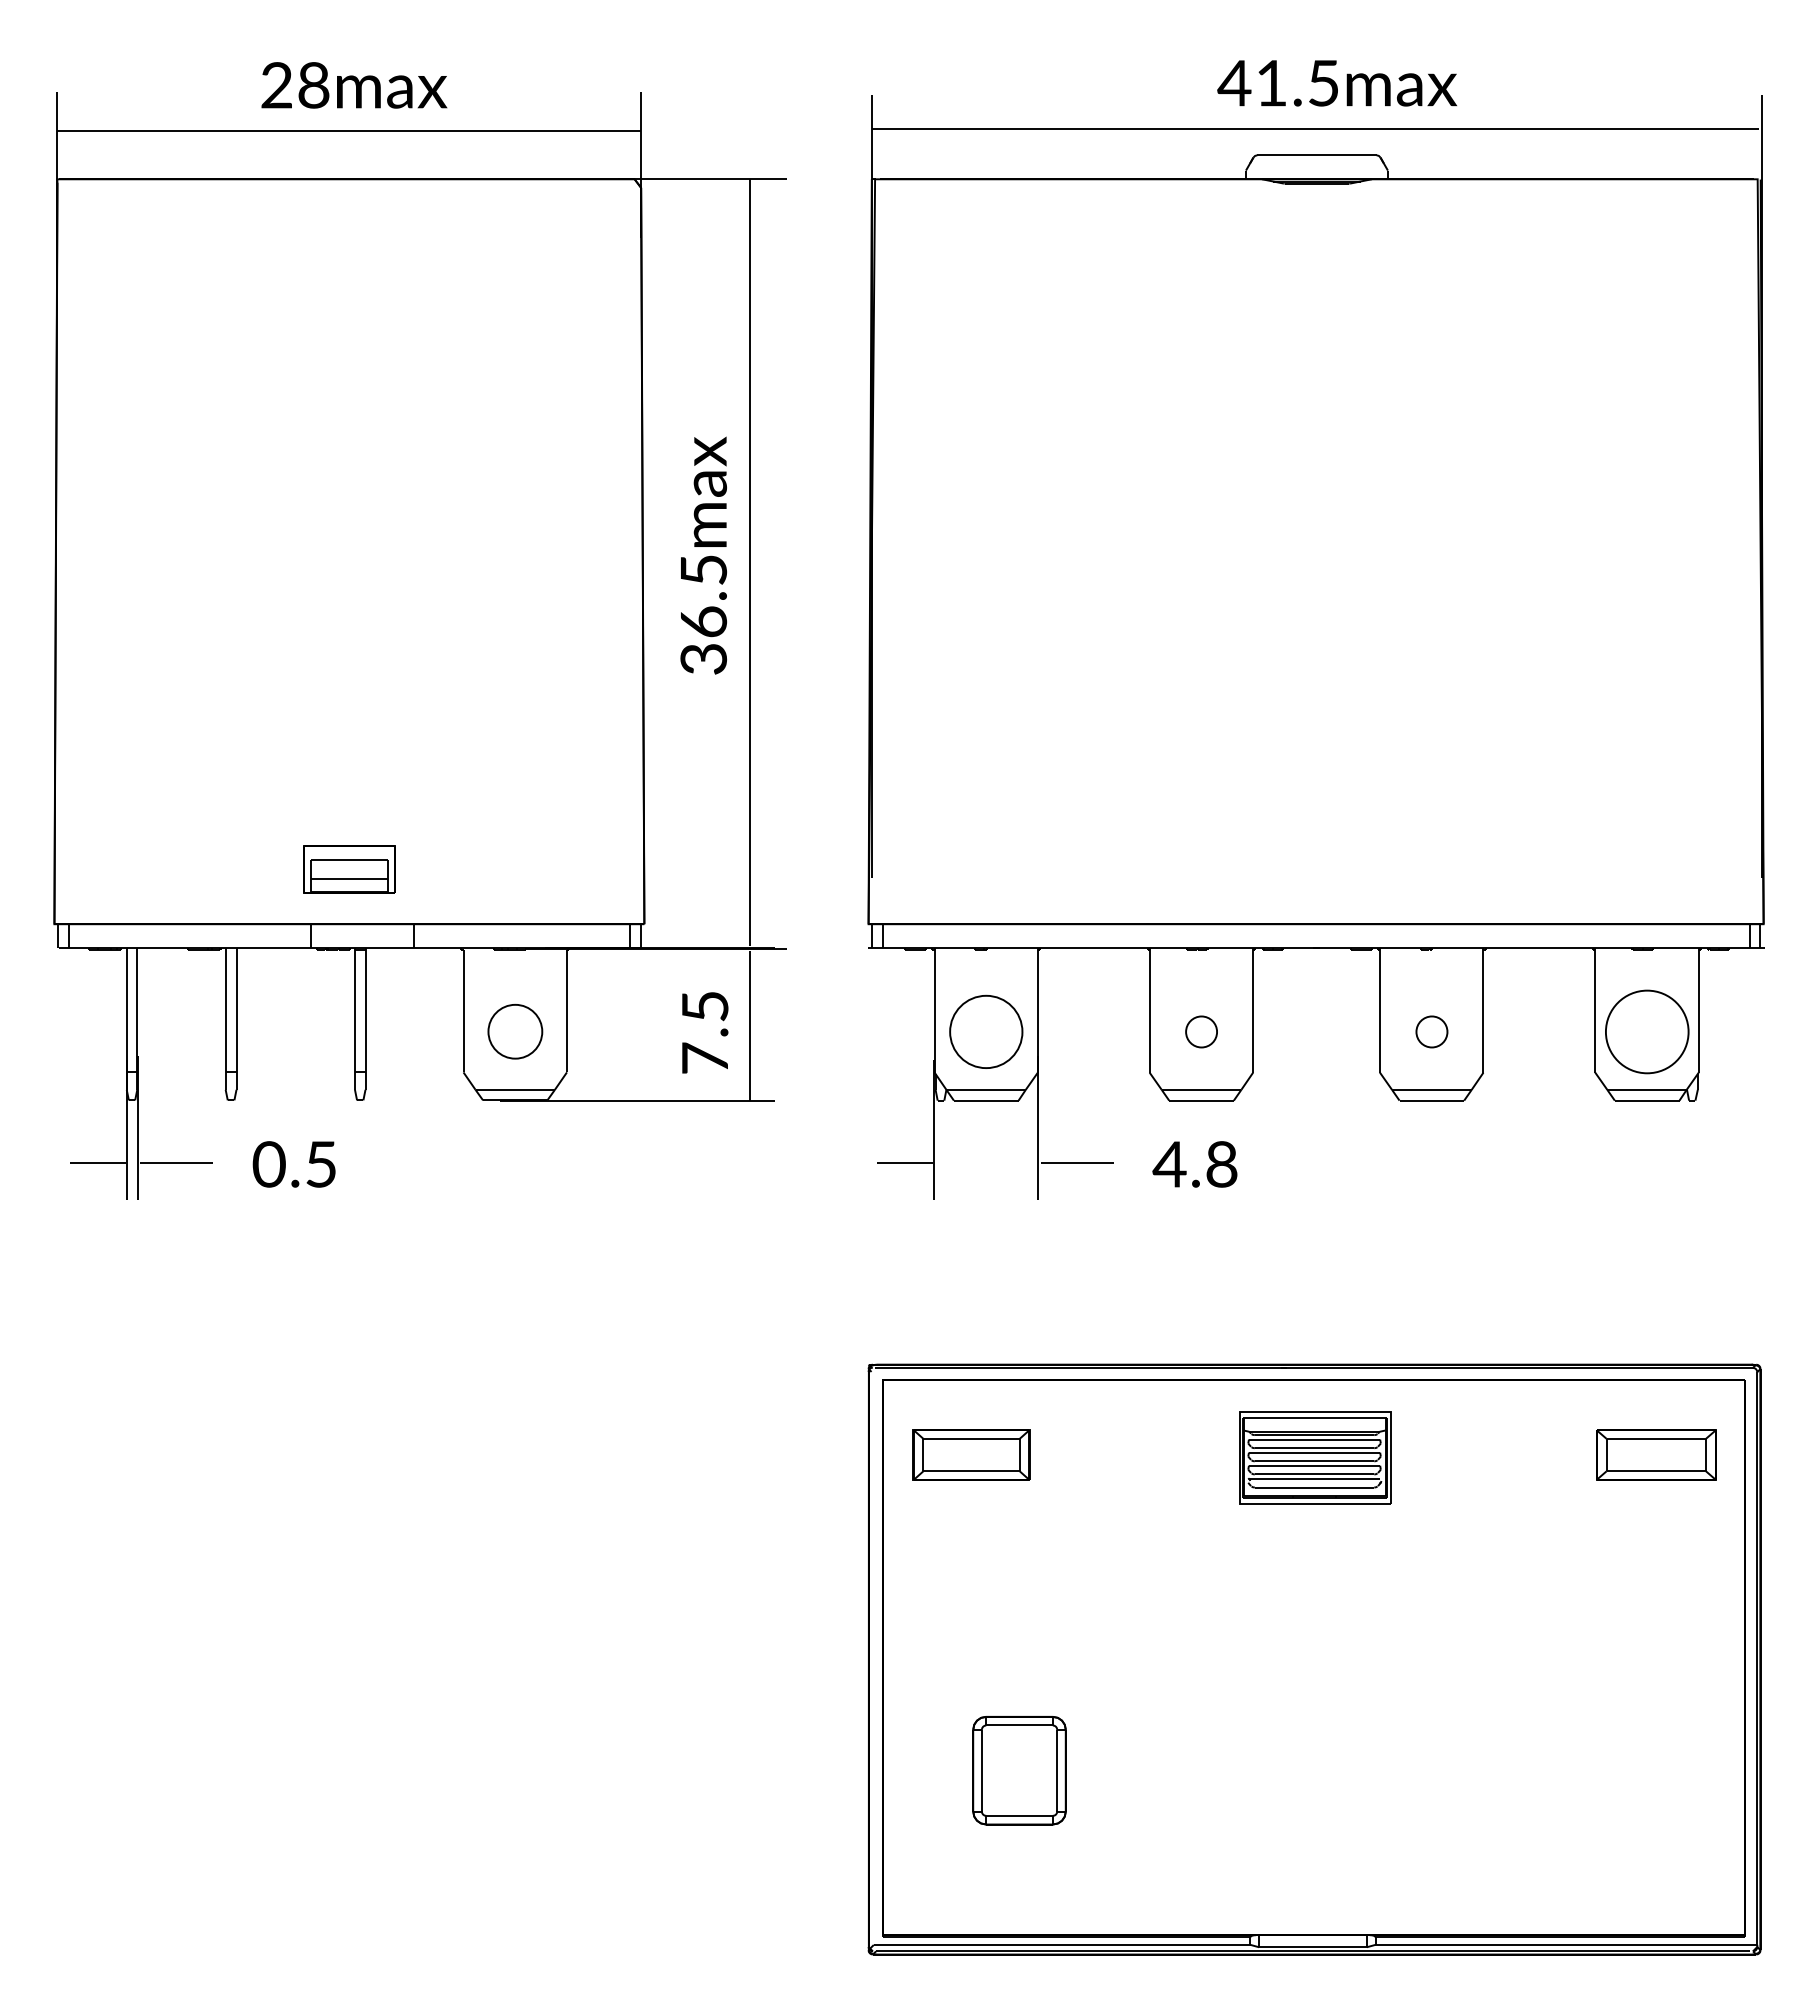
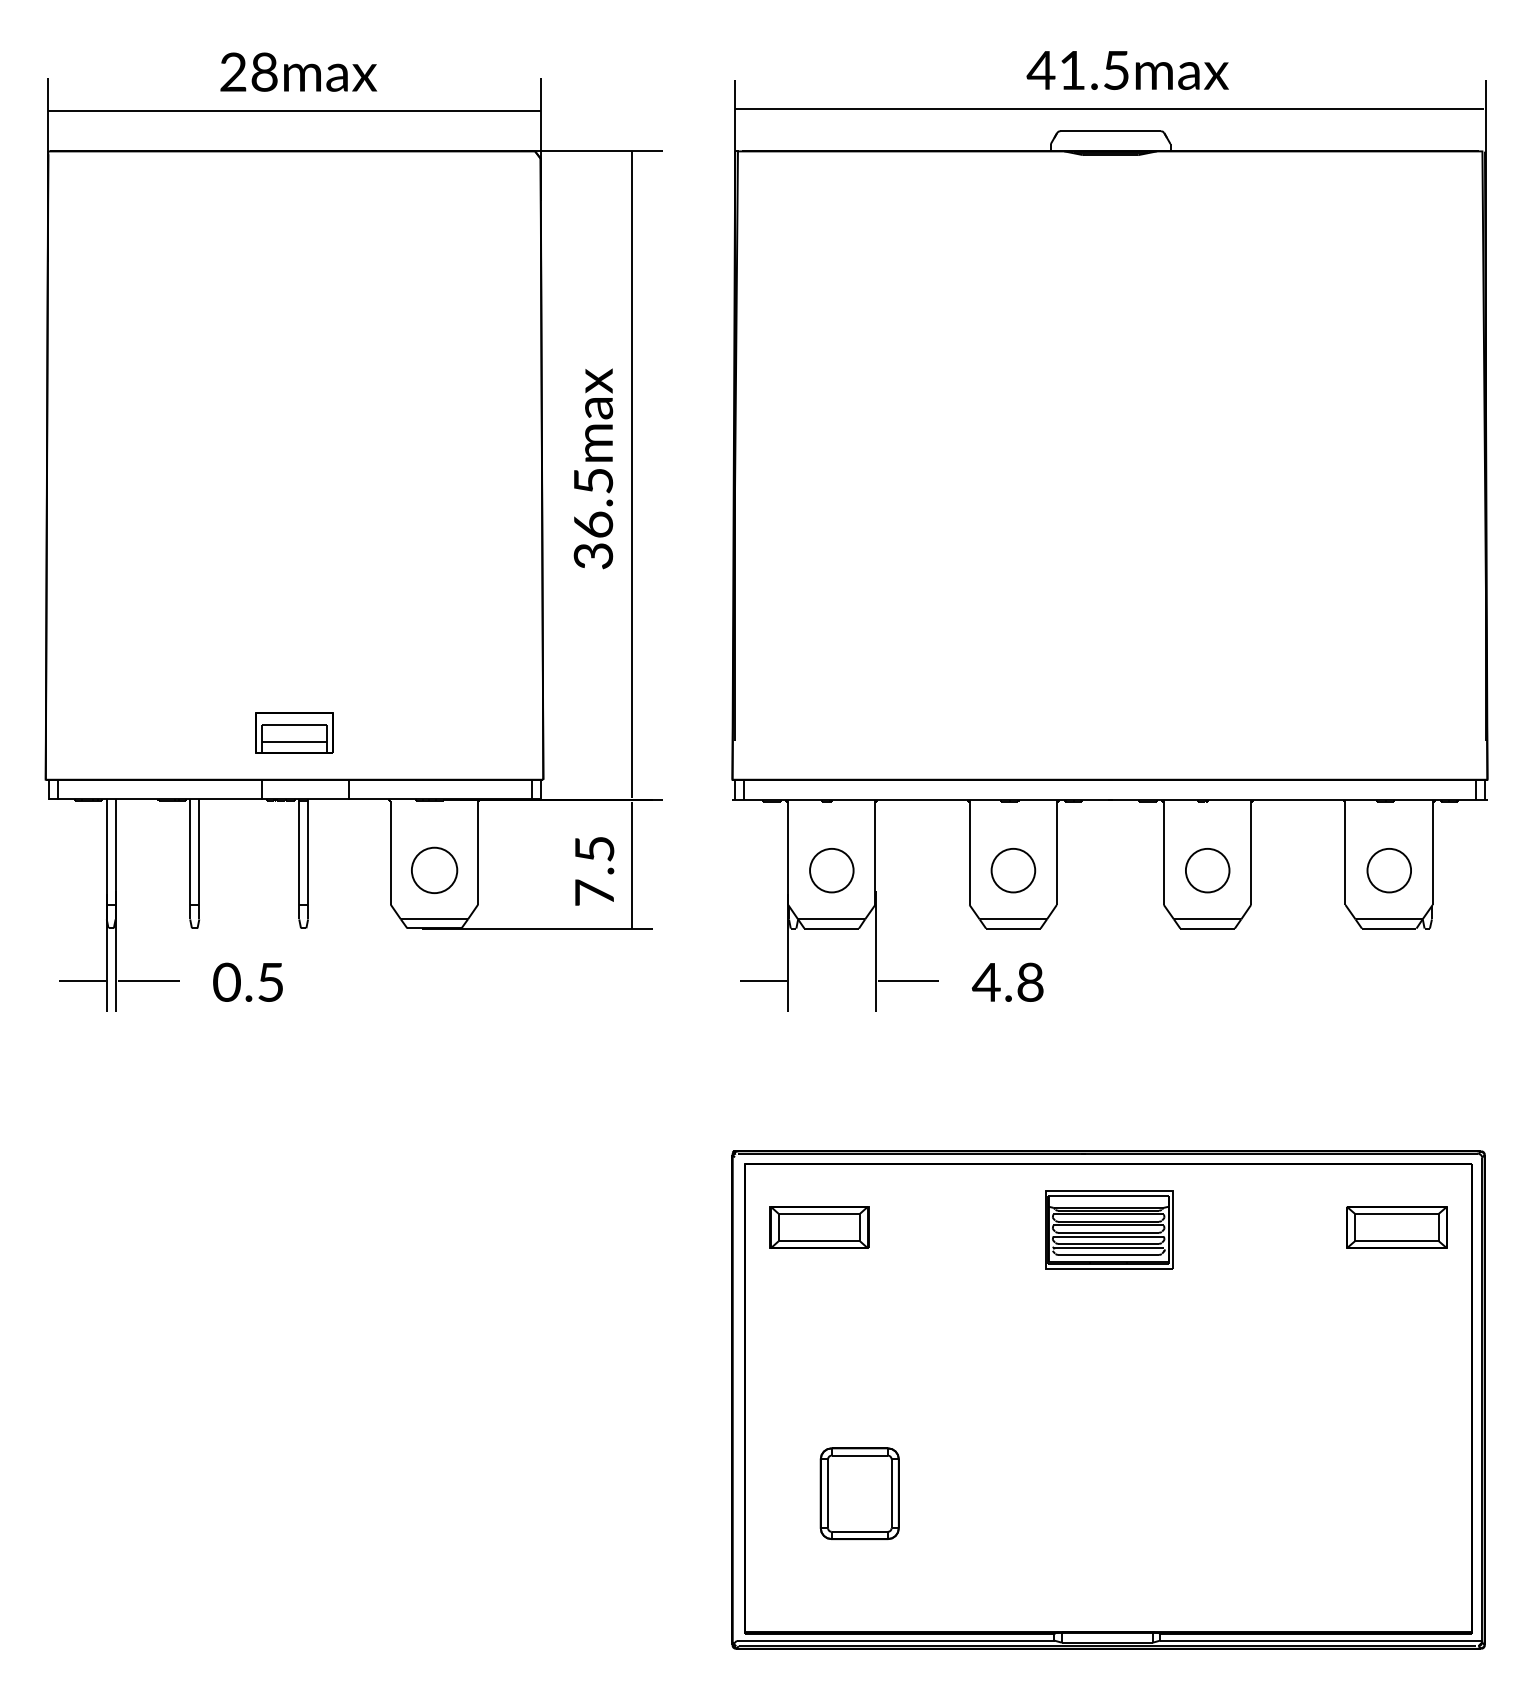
circle: (986, 1031) -> (831, 870), size x0.71
circle: (1201, 1031) -> (1013, 870), size x1.67
circle: (1431, 1031) -> (1207, 870), size x1.67
circle: (1647, 1031) -> (1389, 870), size x0.62

